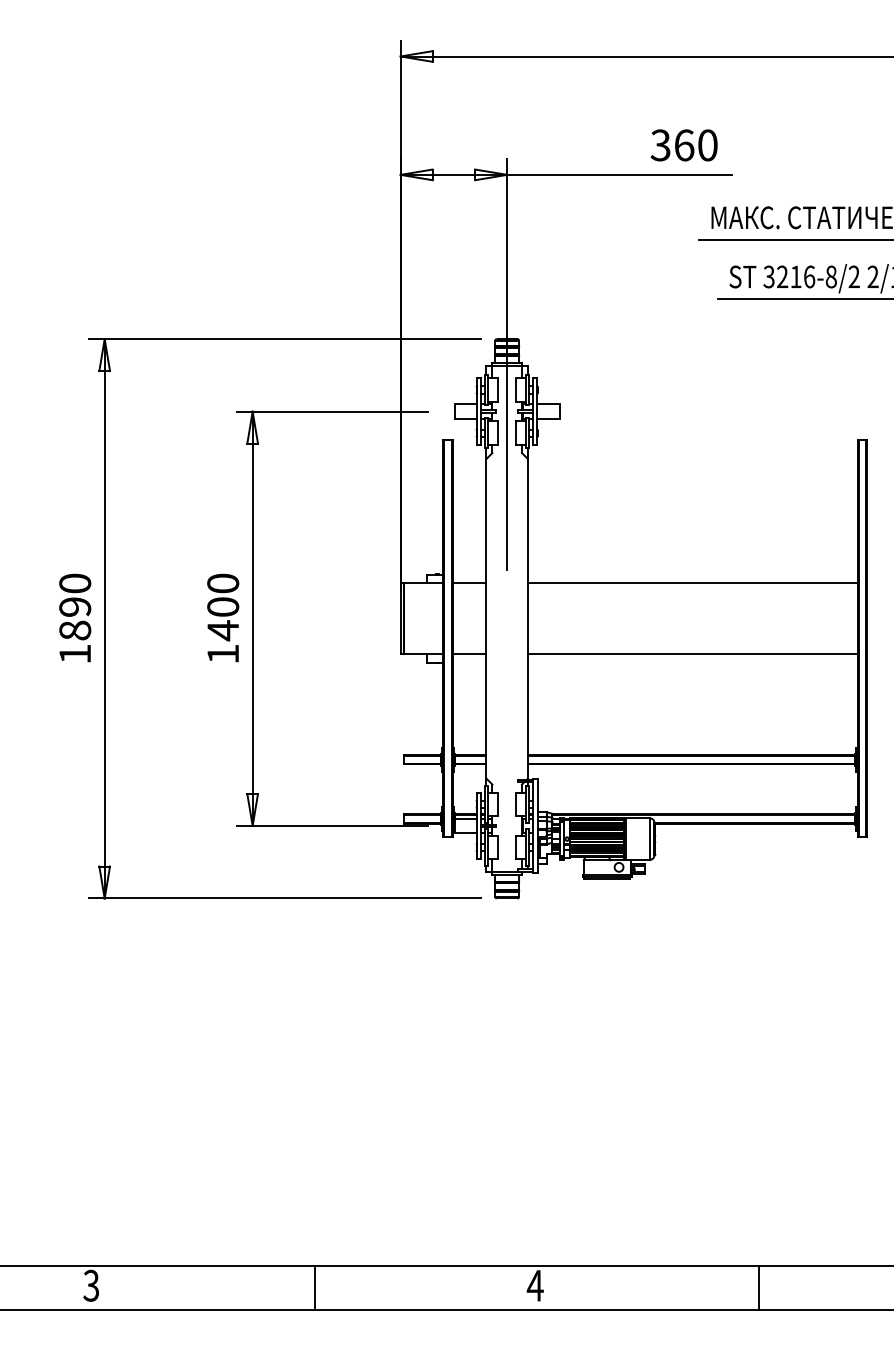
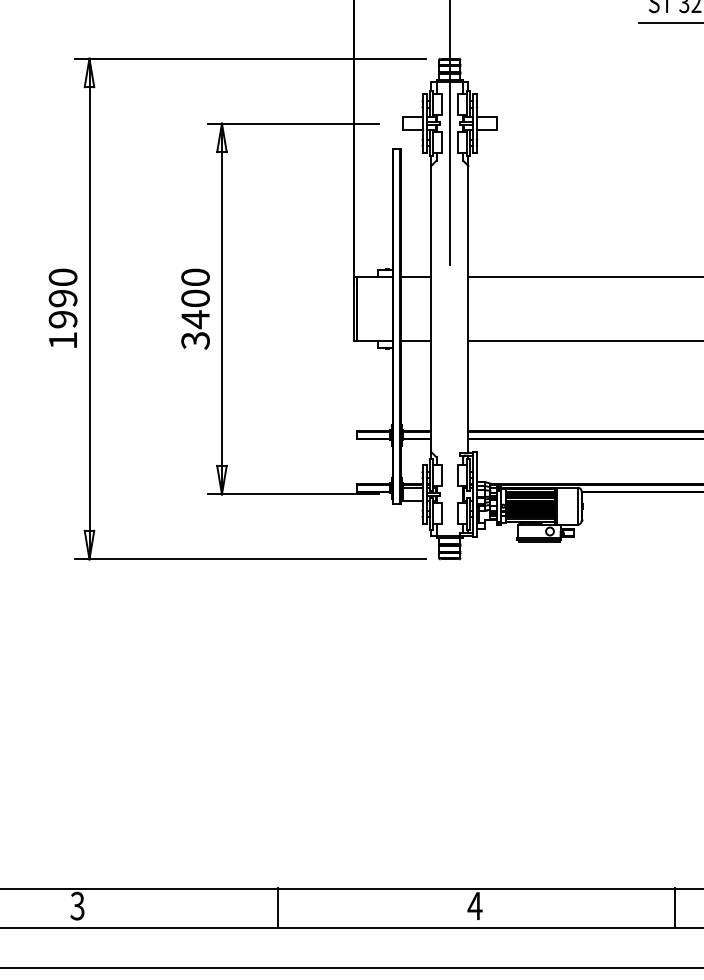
text: (75, 630) -> (63, 319), 1890 -> 1990
text: (223, 654) -> (195, 340), 1400 -> 3400

